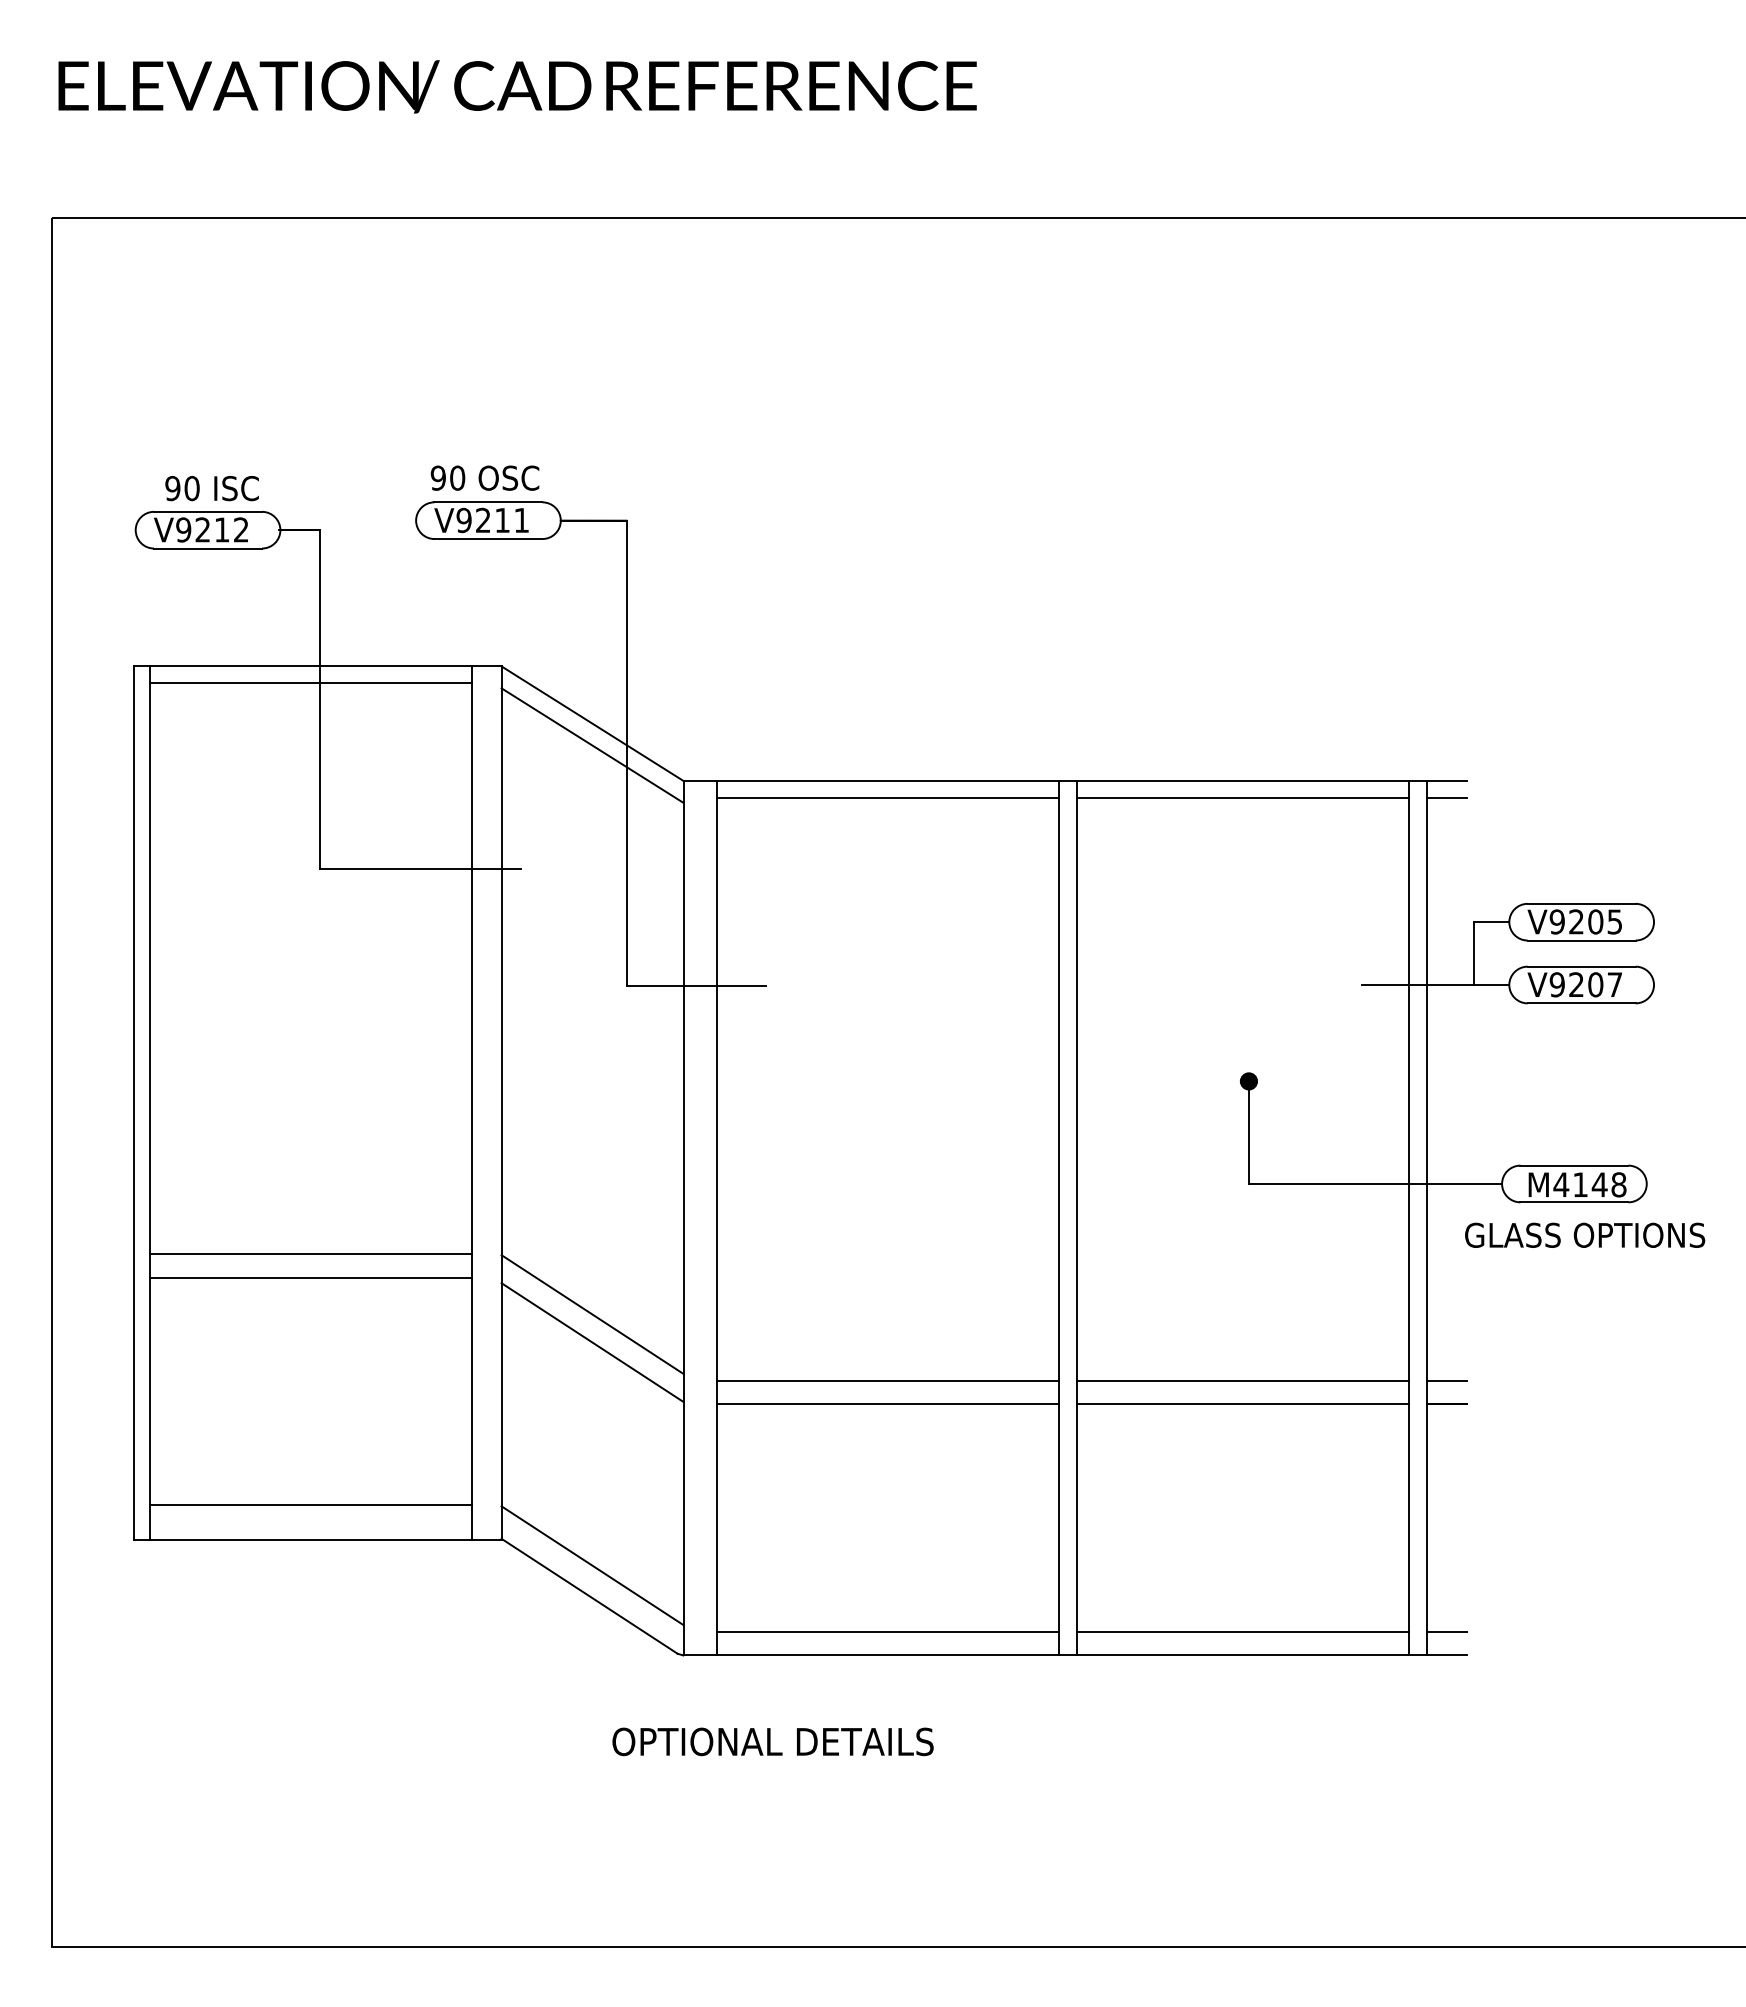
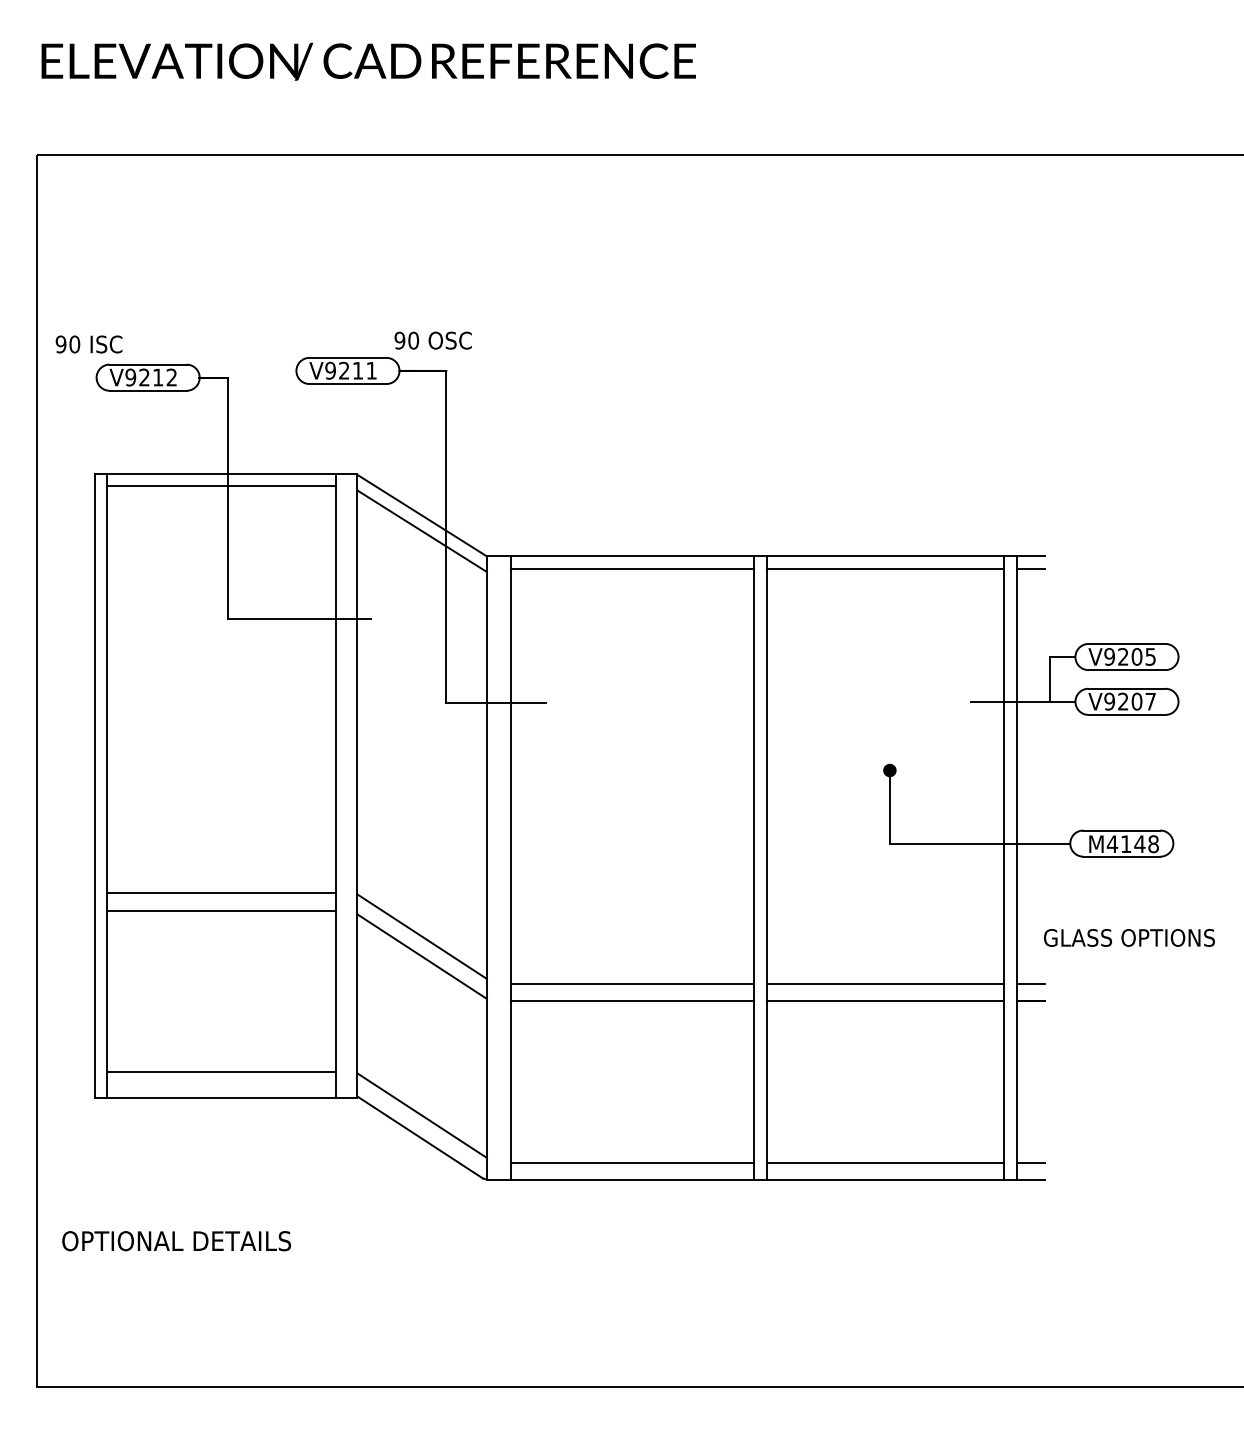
text: (484, 477) -> (432, 340), moved
text: (211, 488) -> (88, 344), moved
text: (1585, 1234) -> (1129, 937), moved
text: (772, 1741) -> (176, 1240), moved

